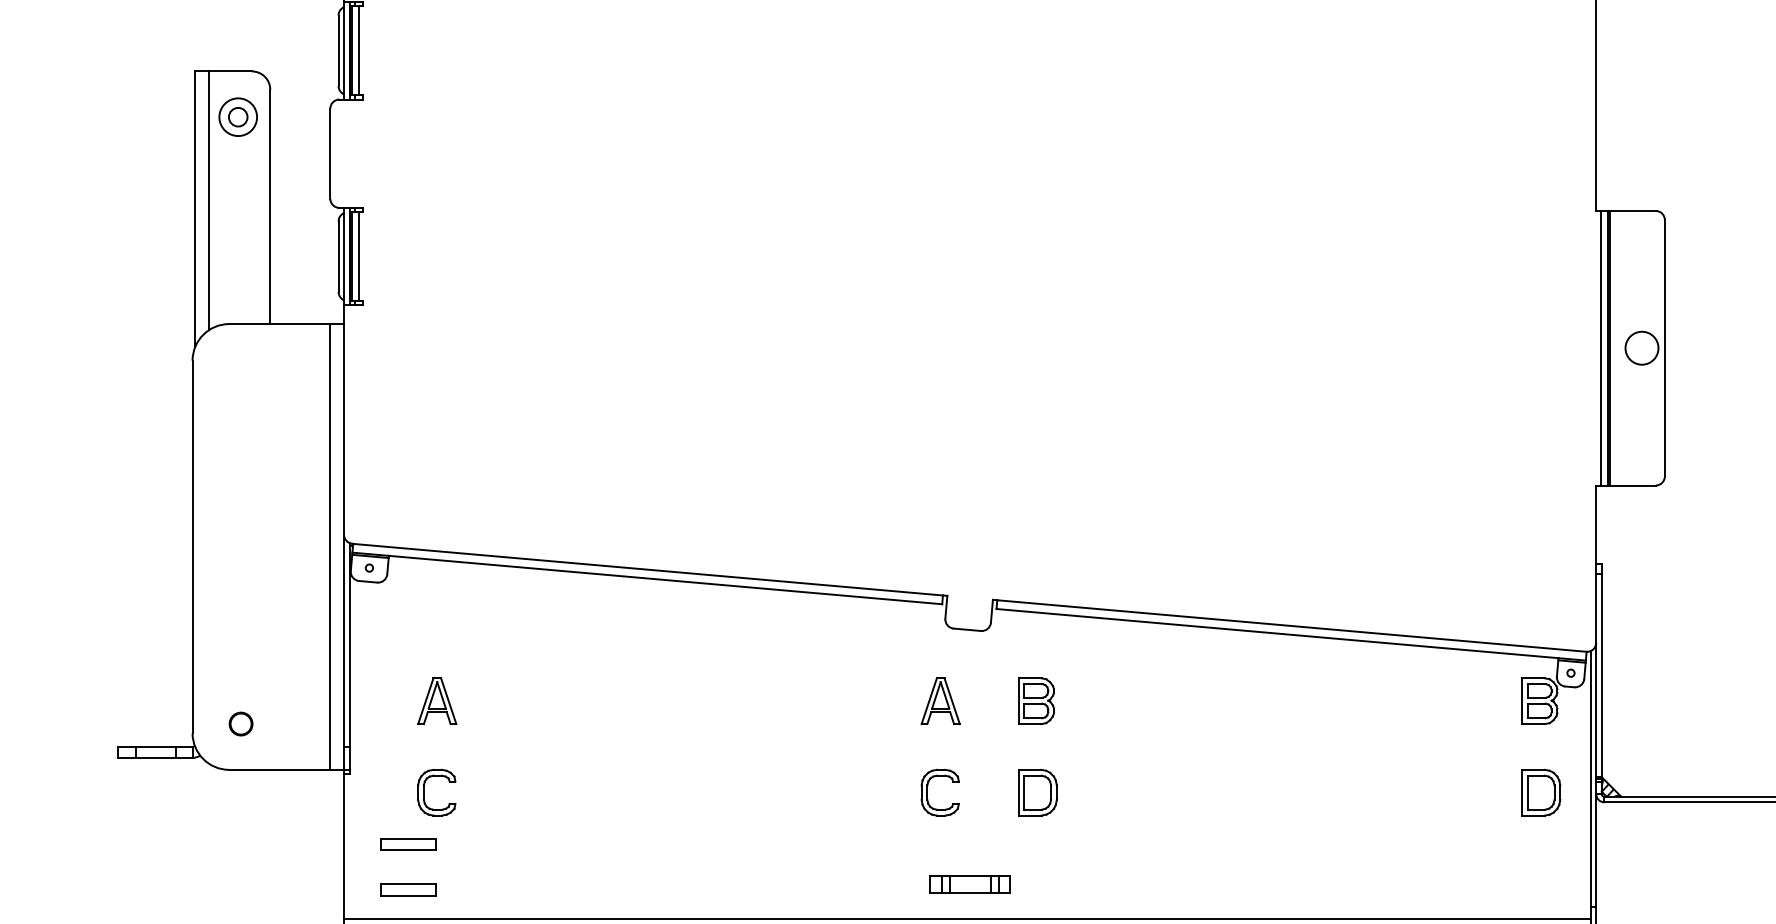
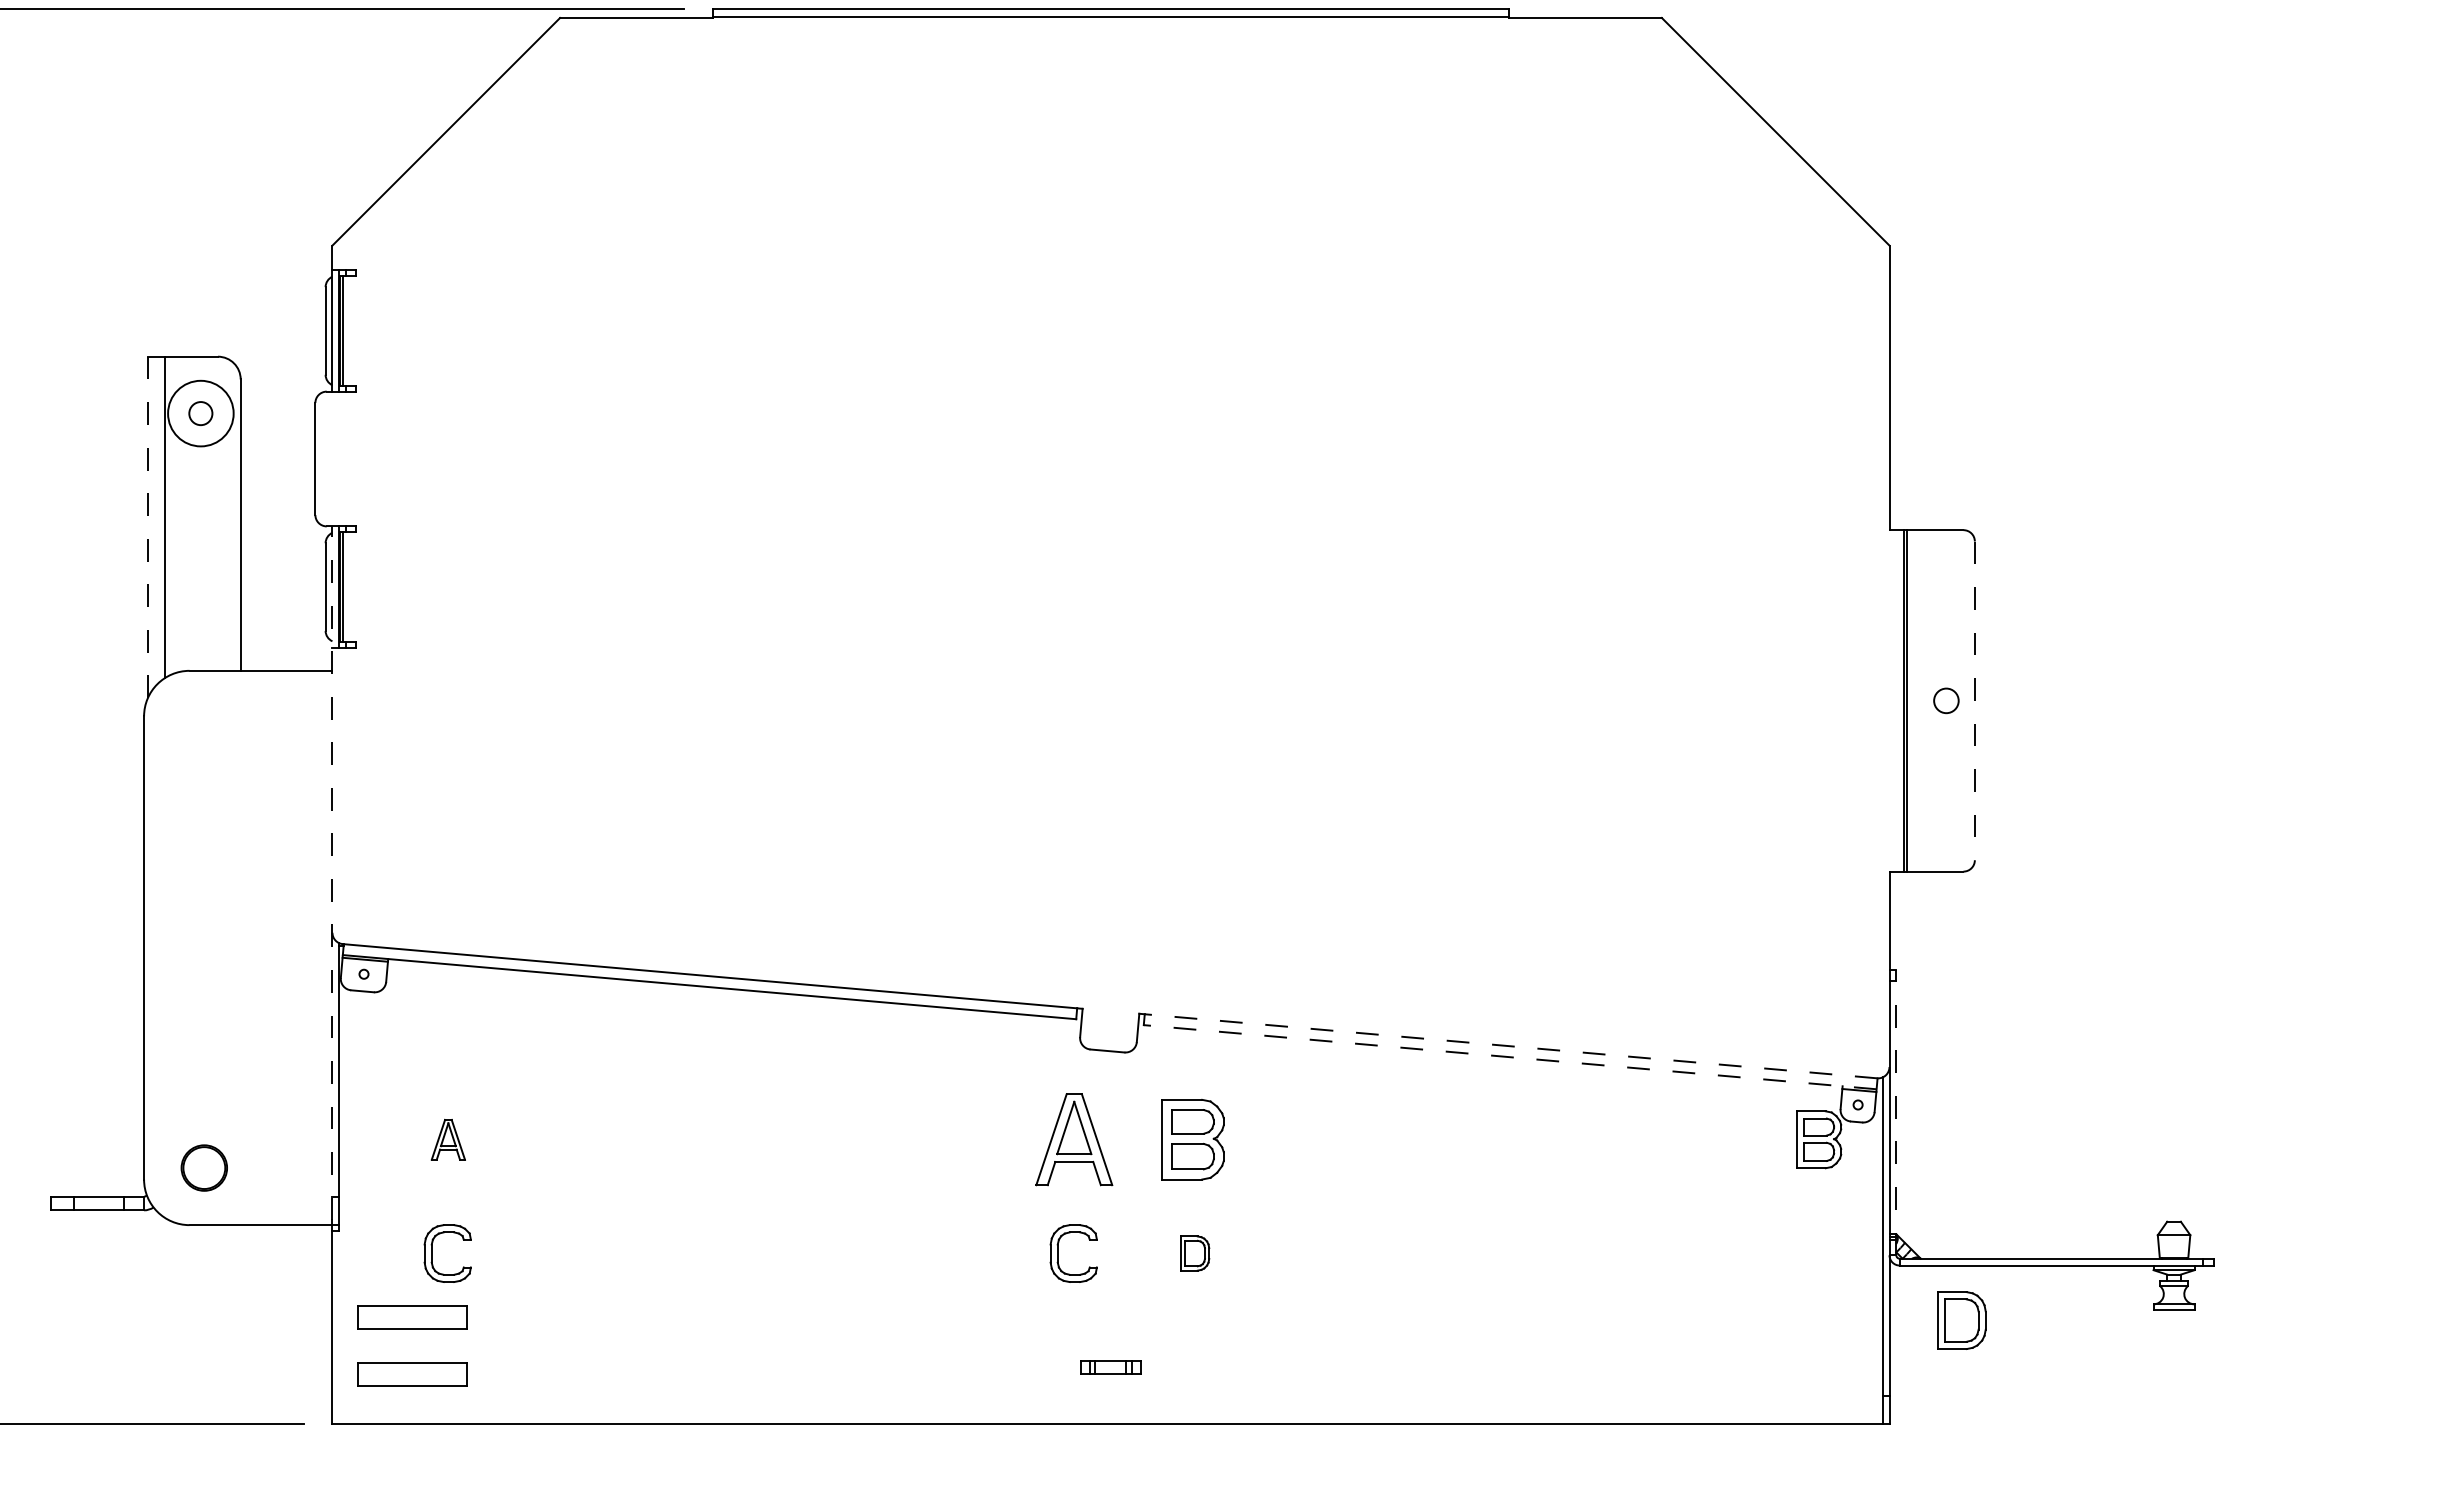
line: (358, 50) -> (350, 330), removed
circle: (237, 117) -> (200, 413), size x1.4
line: (195, 209) -> (147, 528), solid -> dashed
line: (358, 256) -> (350, 586), removed
line: (1601, 347) -> (1895, 700), removed
circle: (1641, 347) -> (1945, 700), size x0.6
line: (1664, 348) -> (1974, 701), solid -> dashed
line: (344, 486) -> (332, 872), solid -> dashed
line: (330, 546) -> (315, 947), removed
line: (1292, 626) -> (1511, 1046), solid -> dashed
line: (1291, 635) -> (1510, 1057), solid -> dashed
line: (1601, 679) -> (1896, 1112), solid -> dashed
part: (437, 700) -> (448, 1139), size x0.7
part: (940, 700) -> (1074, 1139), size x1.6
part: (1036, 700) -> (1193, 1139), size x1.4
circle: (241, 724) -> (204, 1168), size x1.6
part: (1037, 792) -> (1194, 1253), size x0.6
part: (1540, 792) -> (1961, 1320), moved
part: (407, 844) -> (411, 1317), size x1.6
part: (969, 884) -> (1110, 1367), size x0.6
part: (407, 889) -> (411, 1374), size x1.6
line: (967, 918) -> (1107, 1410), removed

